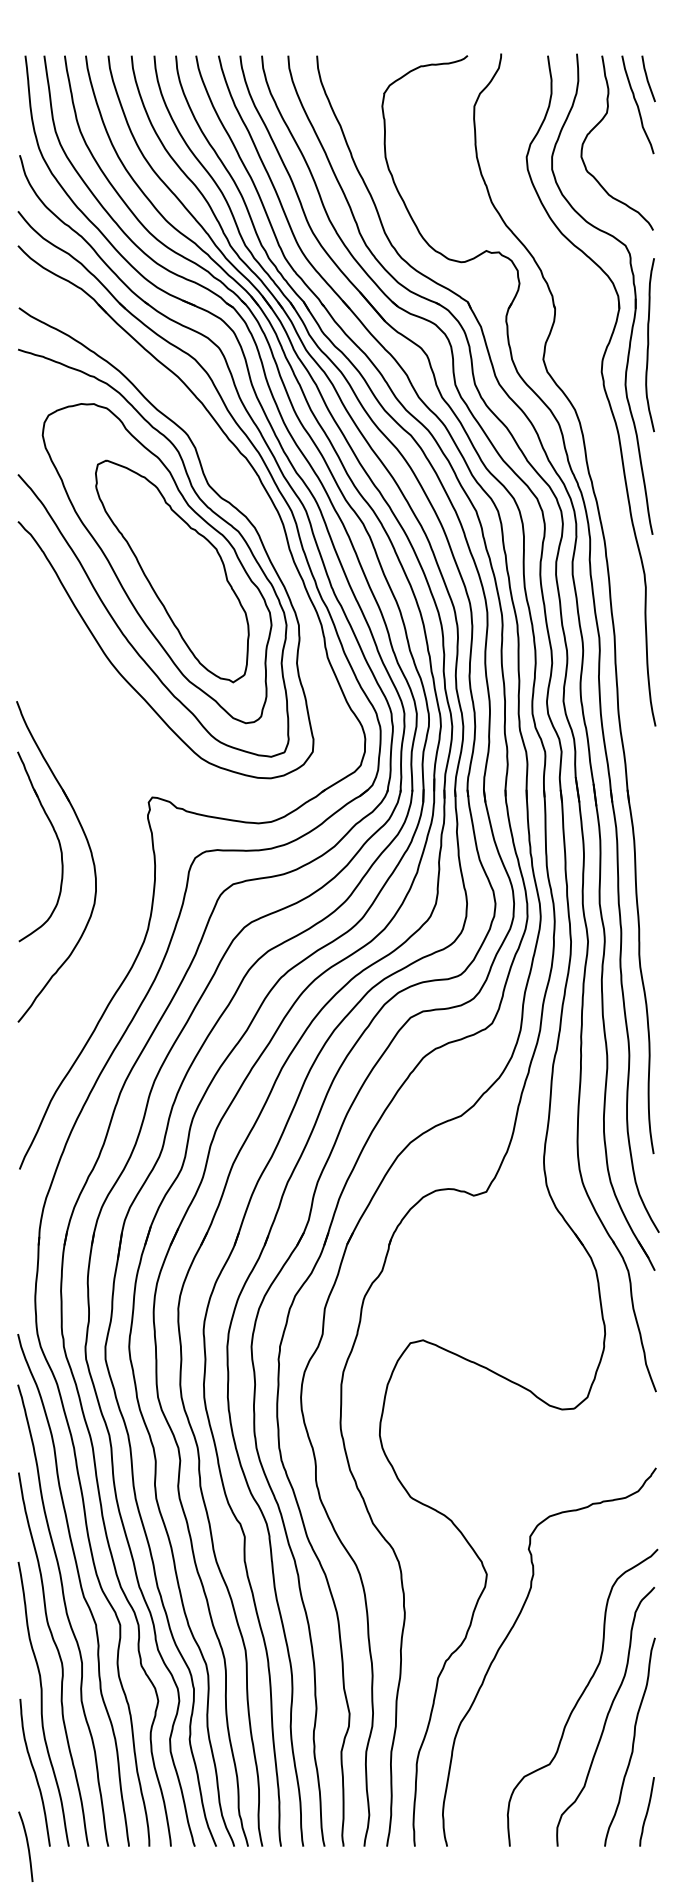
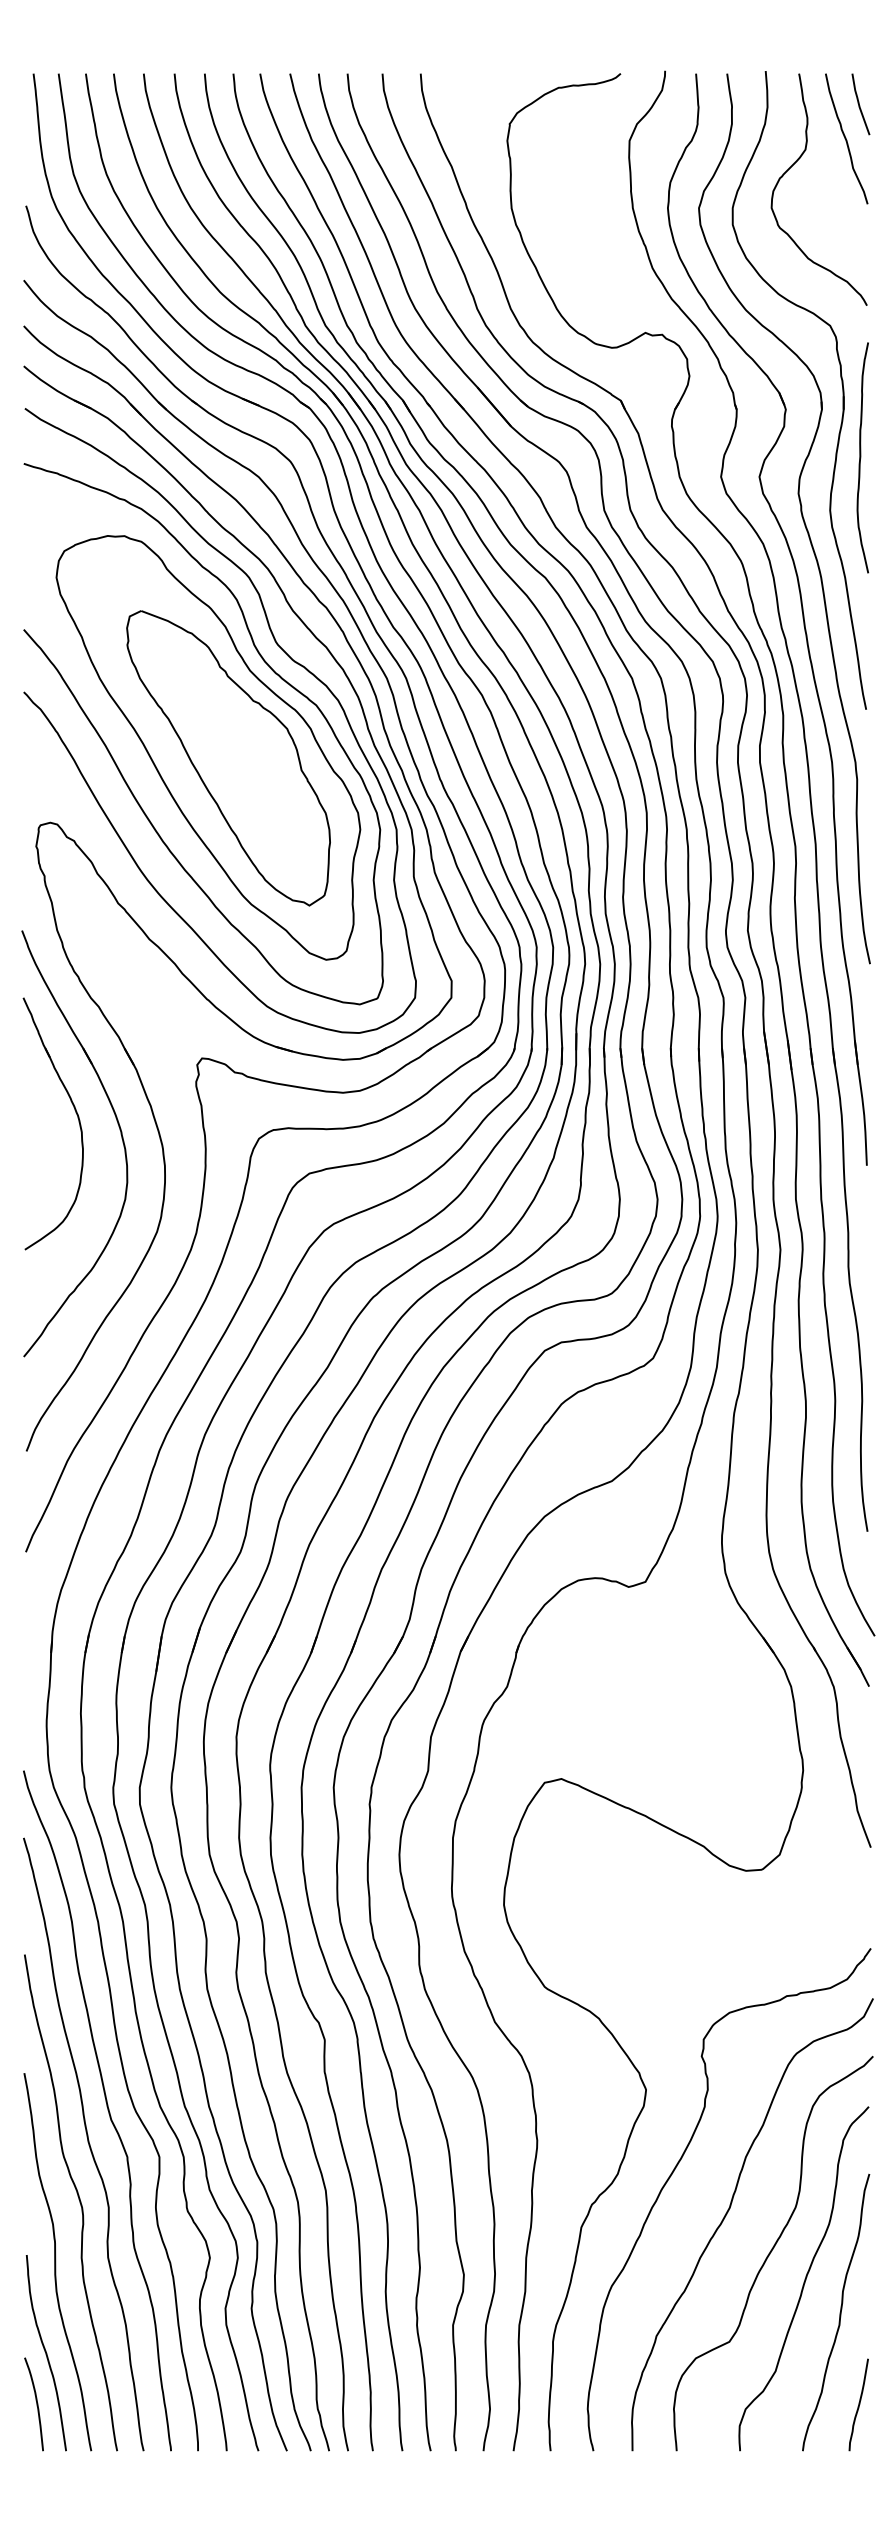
part: (603, 460) -> (801, 611), added
part: (134, 728) -> (178, 966), added
curve: (548, 1666) -> (728, 2212), added
curve: (27, 1846) -> (36, 2404), moved

